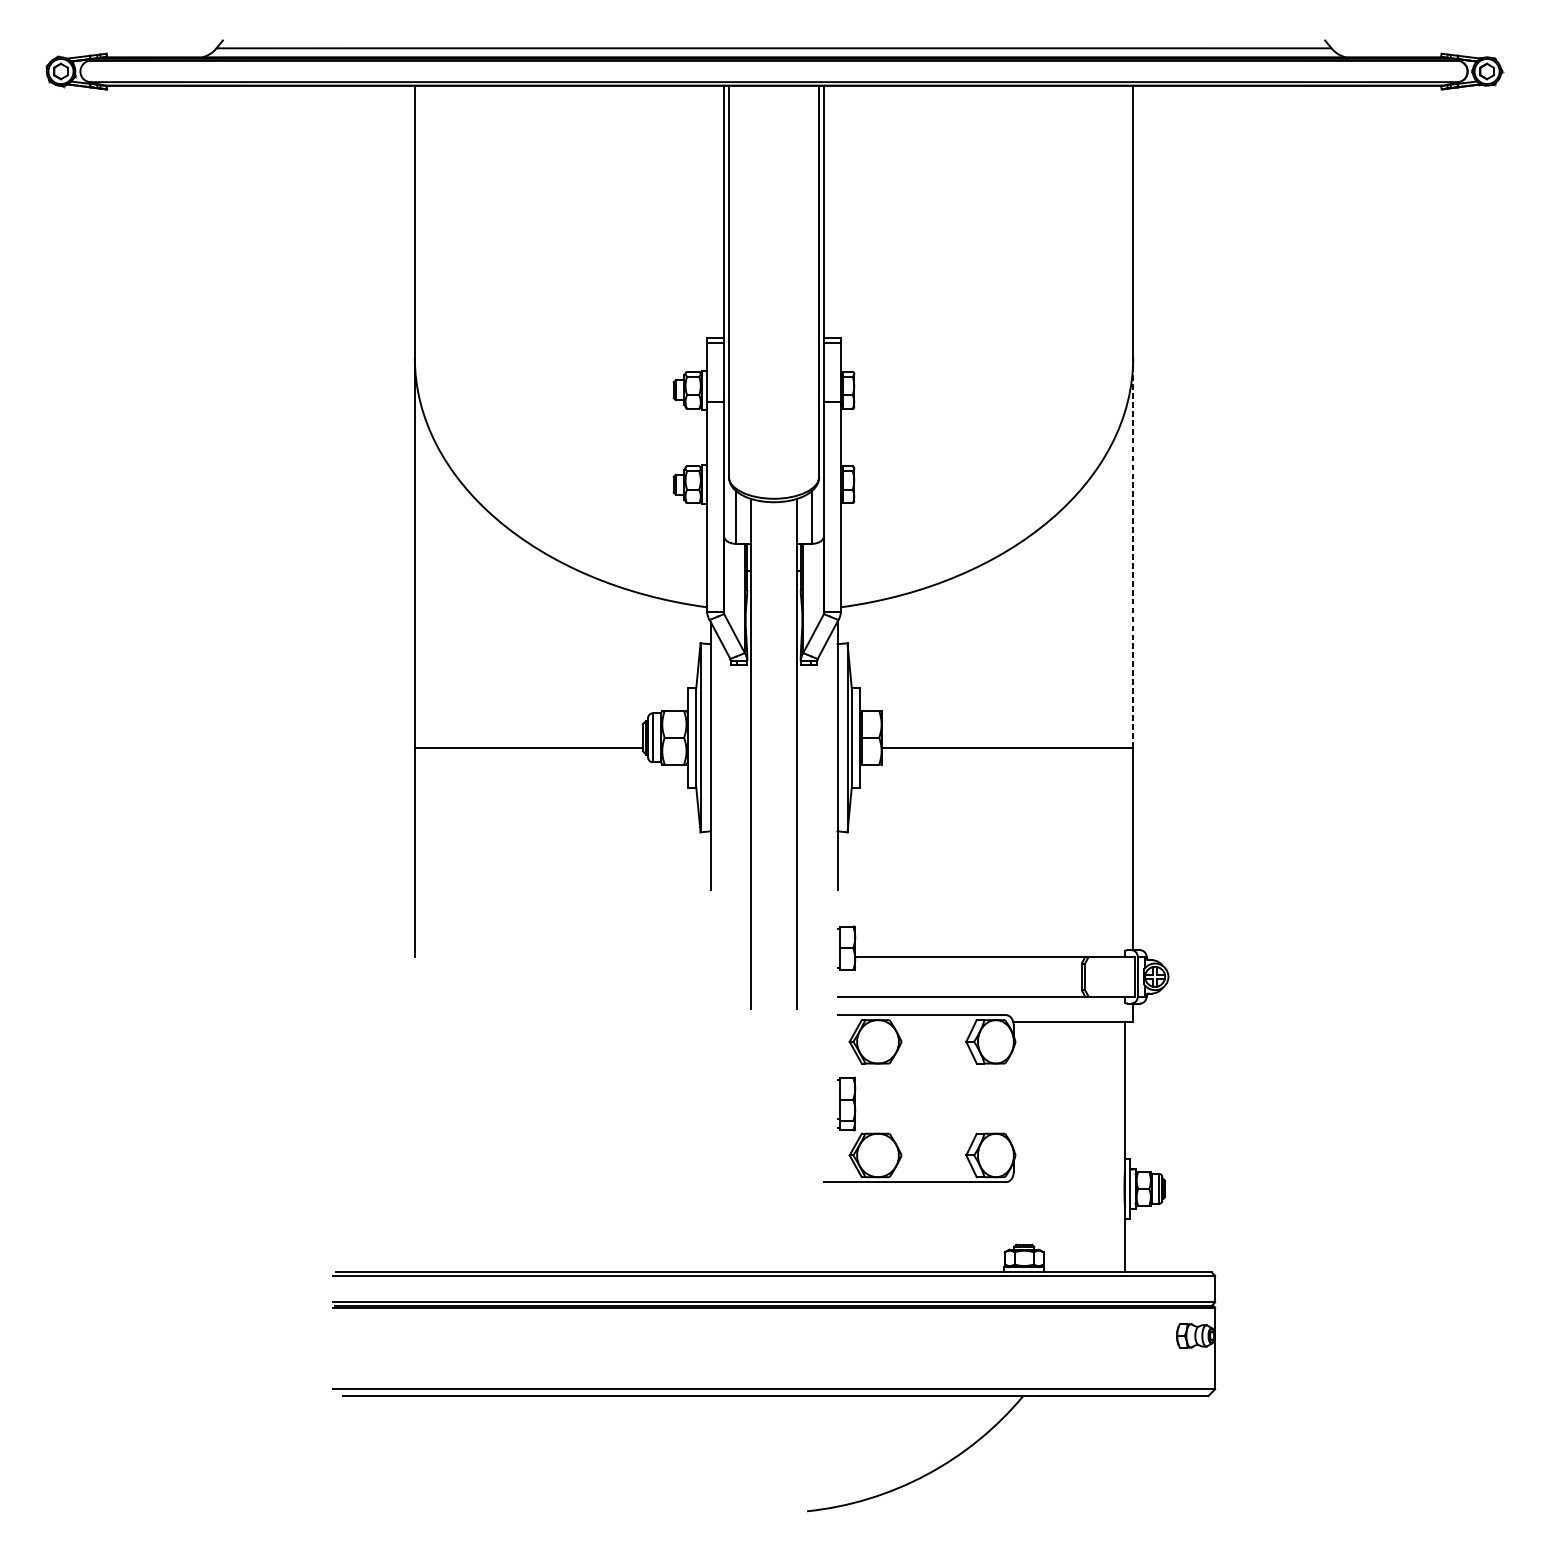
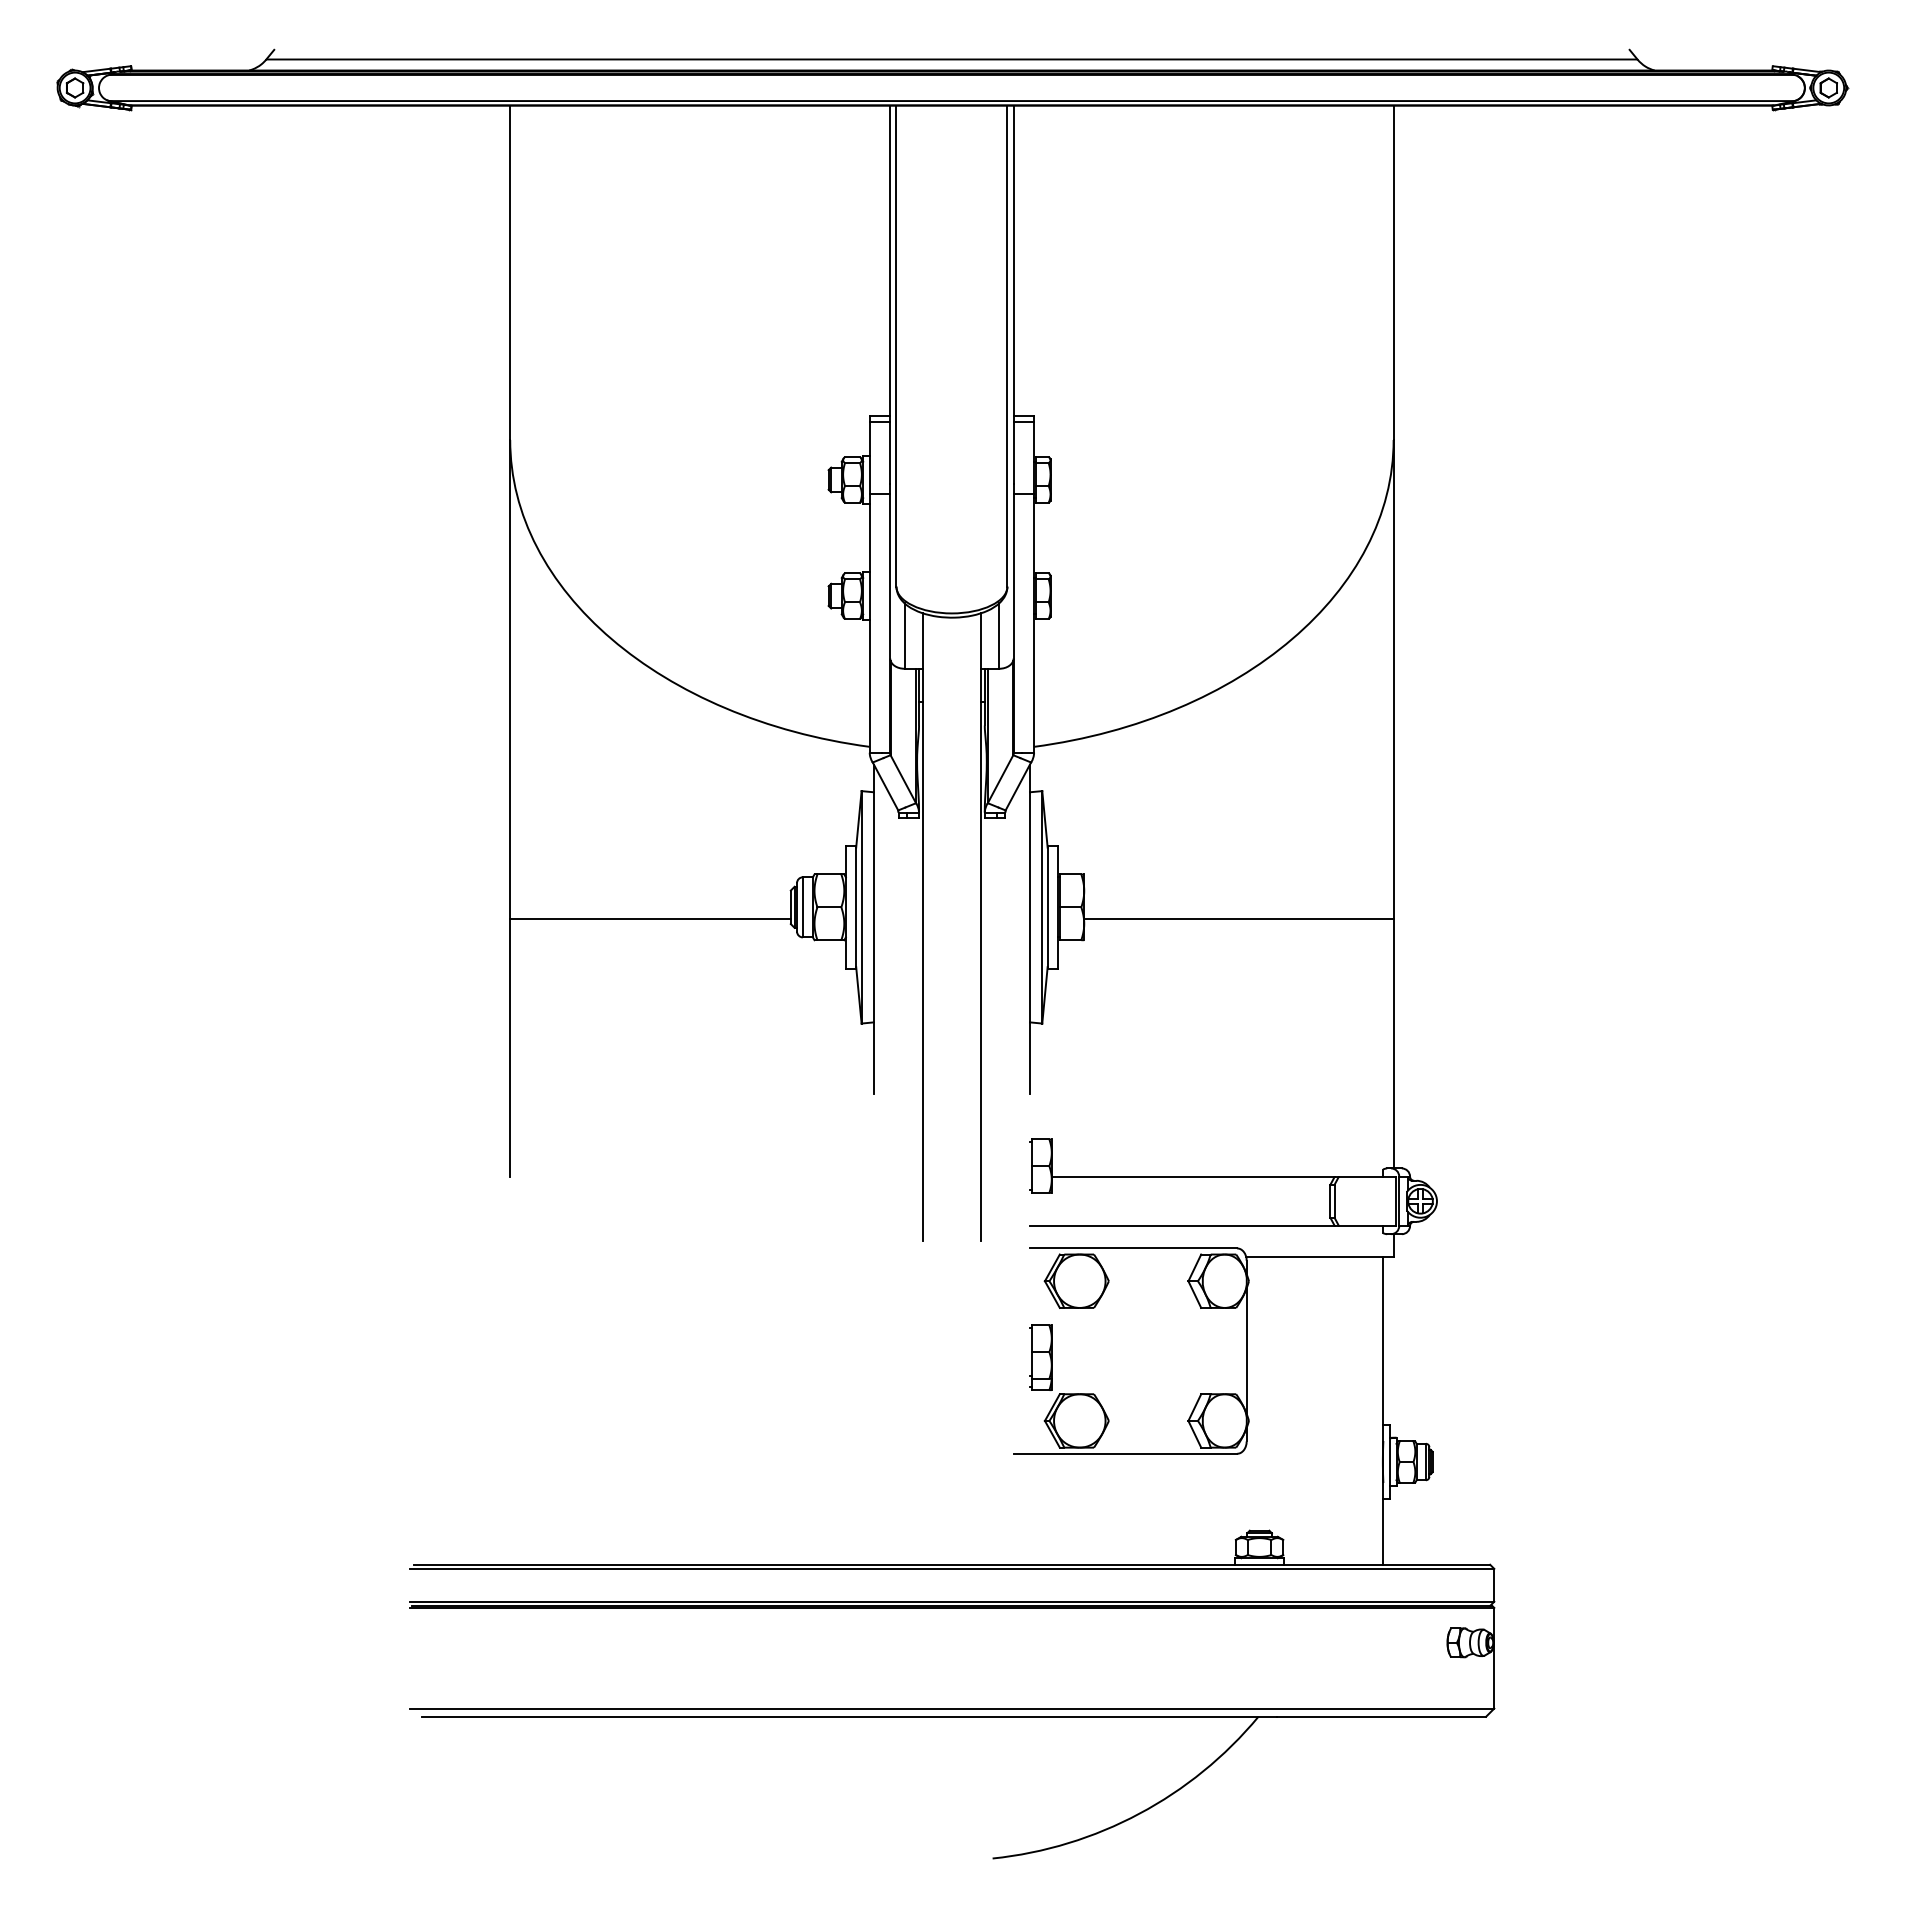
line: (1133, 552) -> (1393, 679), dashed -> solid
line: (1013, 1098) -> (1246, 1350), added

